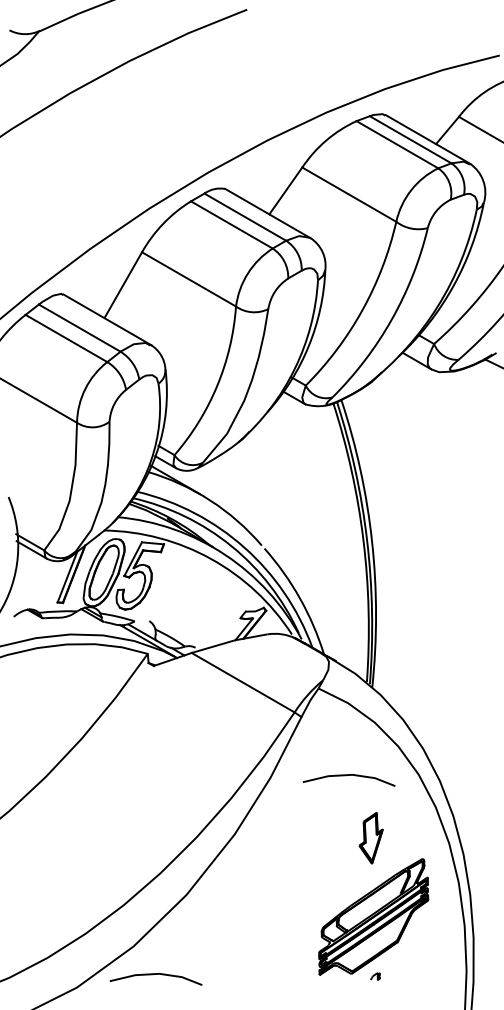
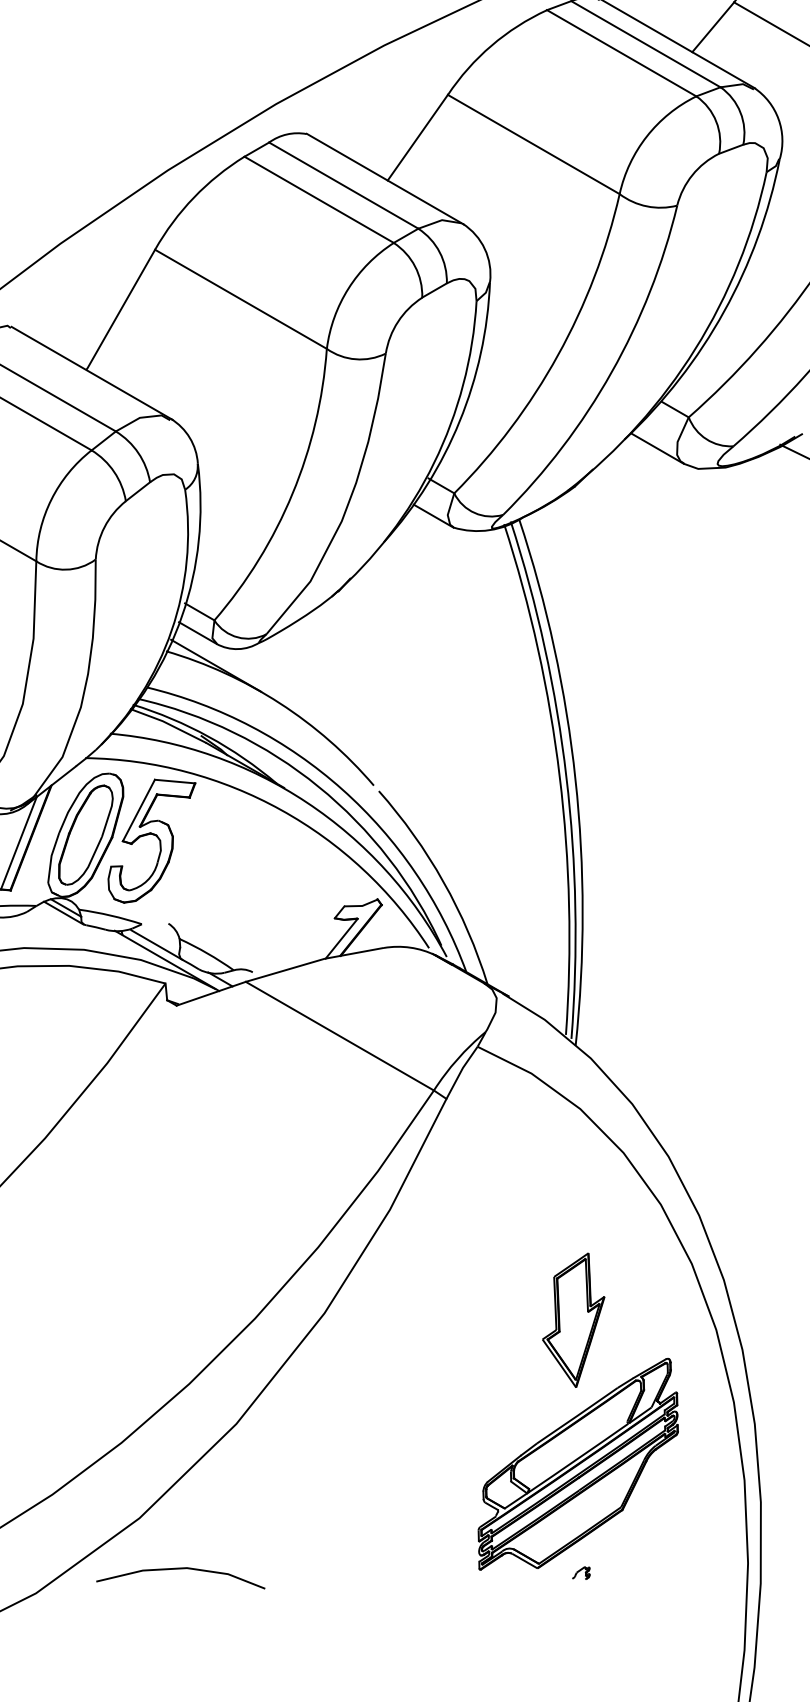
line: (346, 776) -> (528, 1207), removed
part: (370, 838) -> (572, 1320), size x1.43

